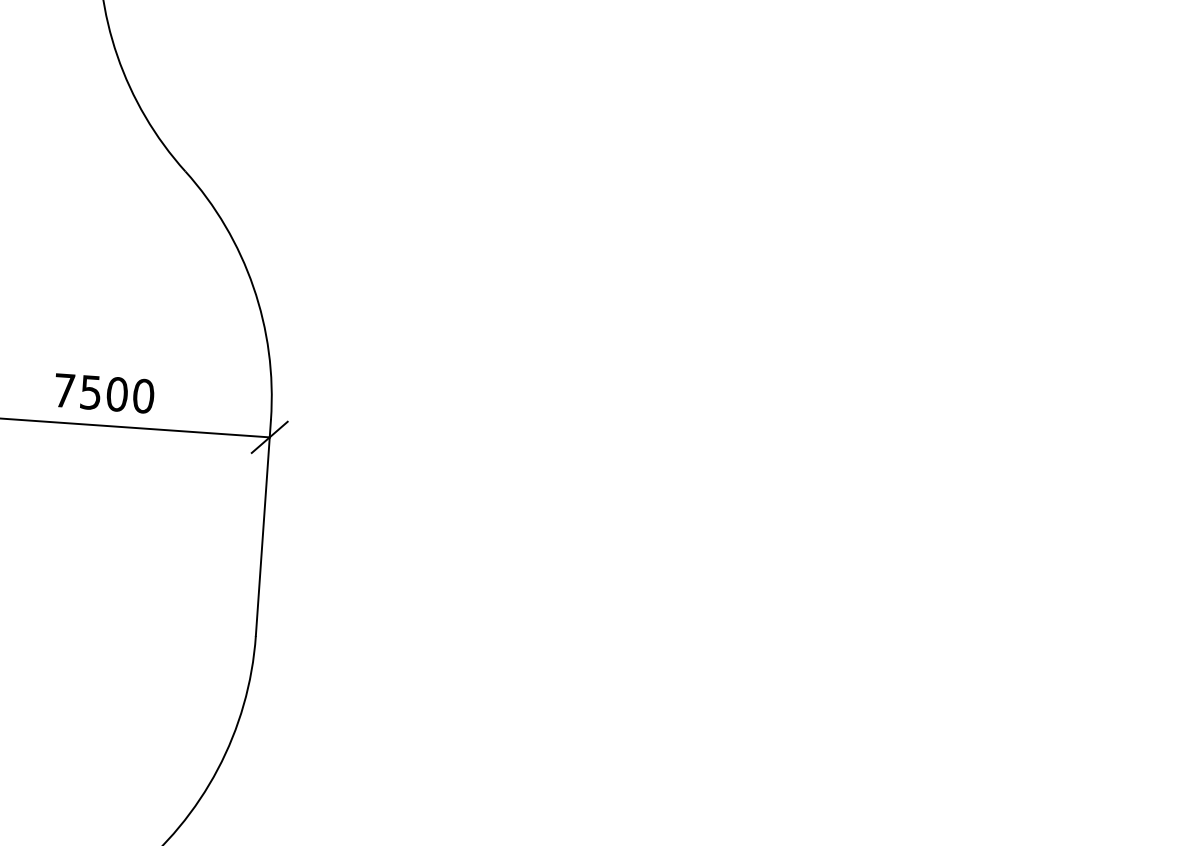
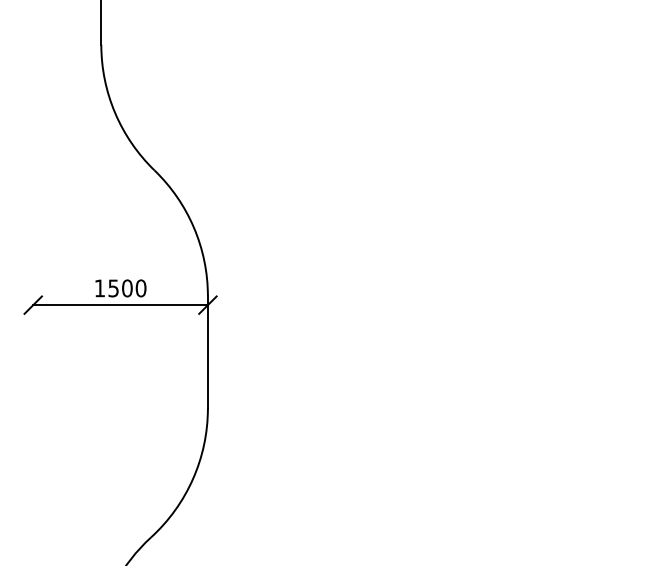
text: (63, 390) -> (99, 288), 7500 -> 1500

